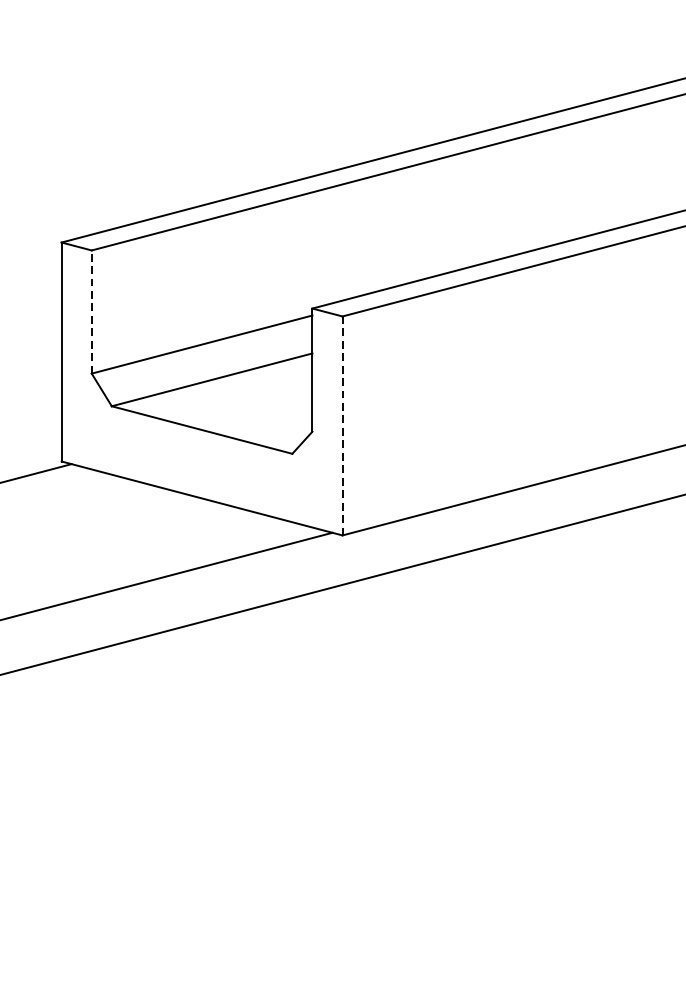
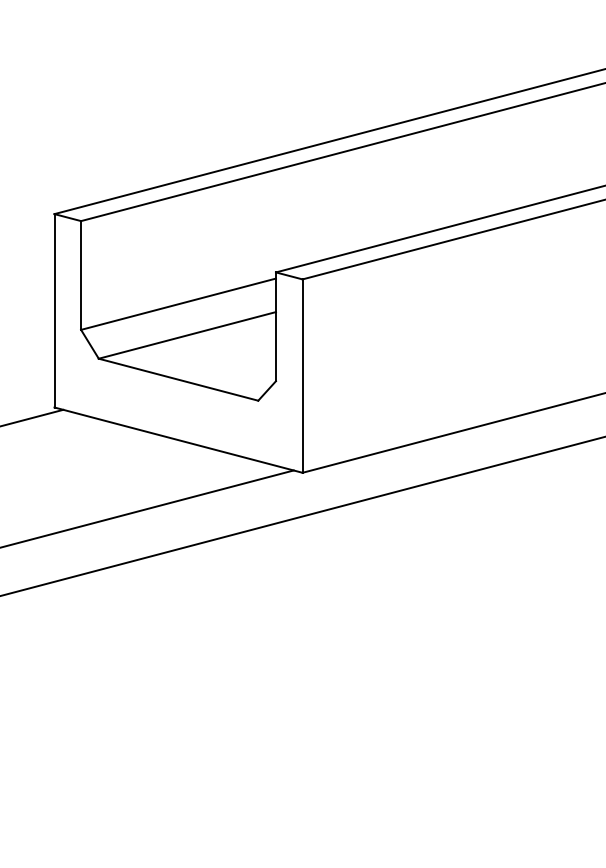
line: (92, 312) -> (81, 275), dashed -> solid
line: (342, 426) -> (302, 376), dashed -> solid

